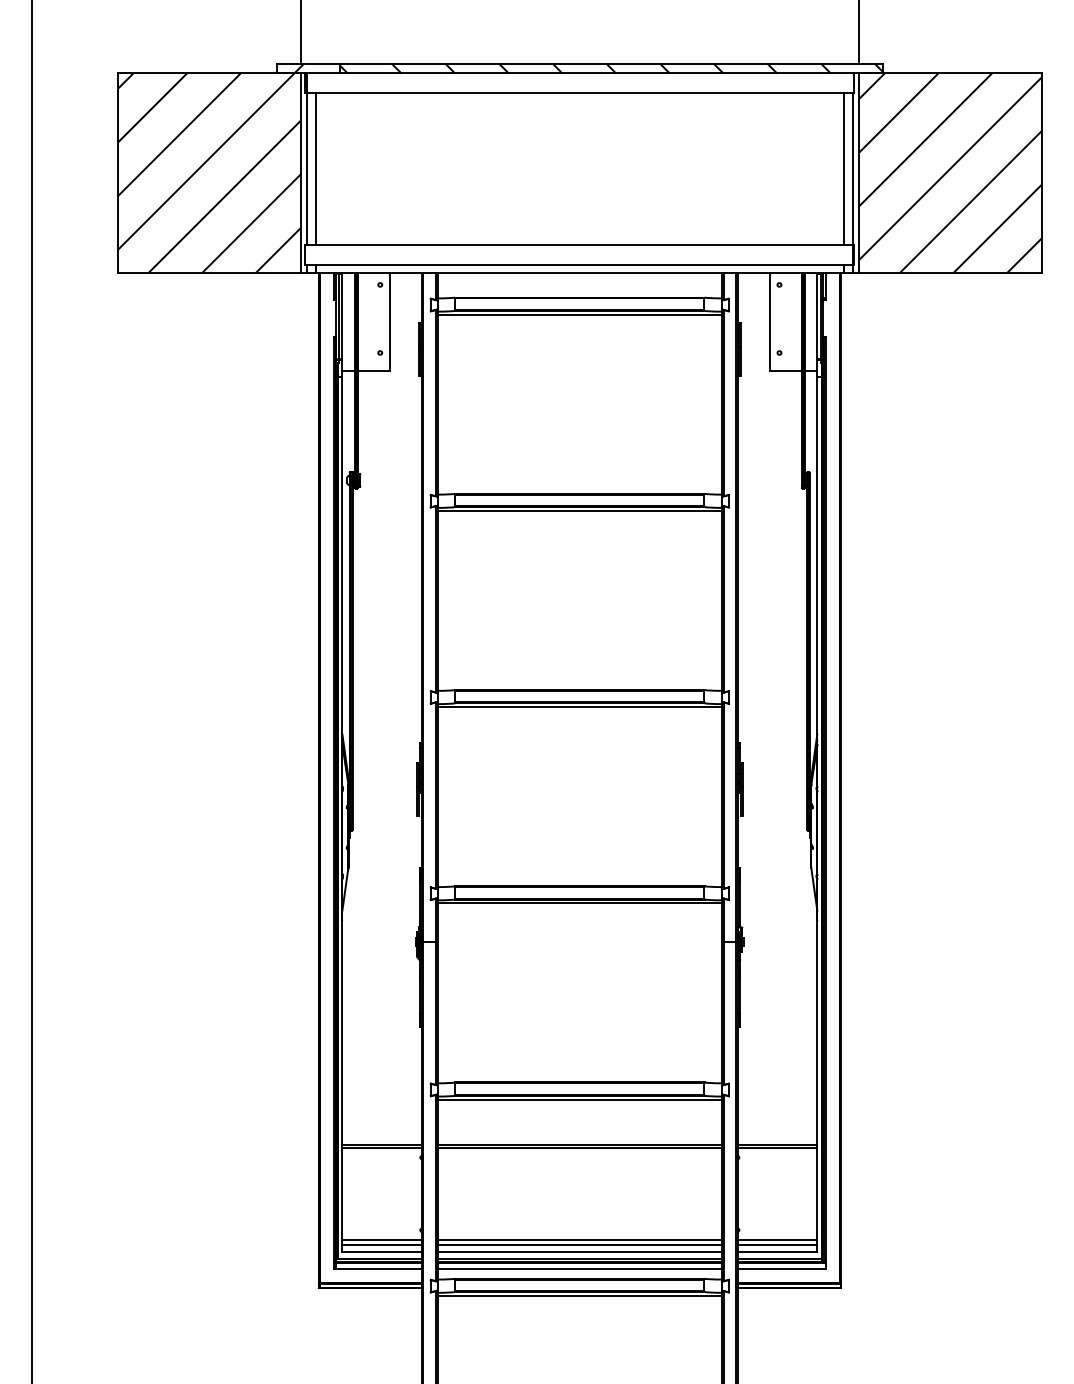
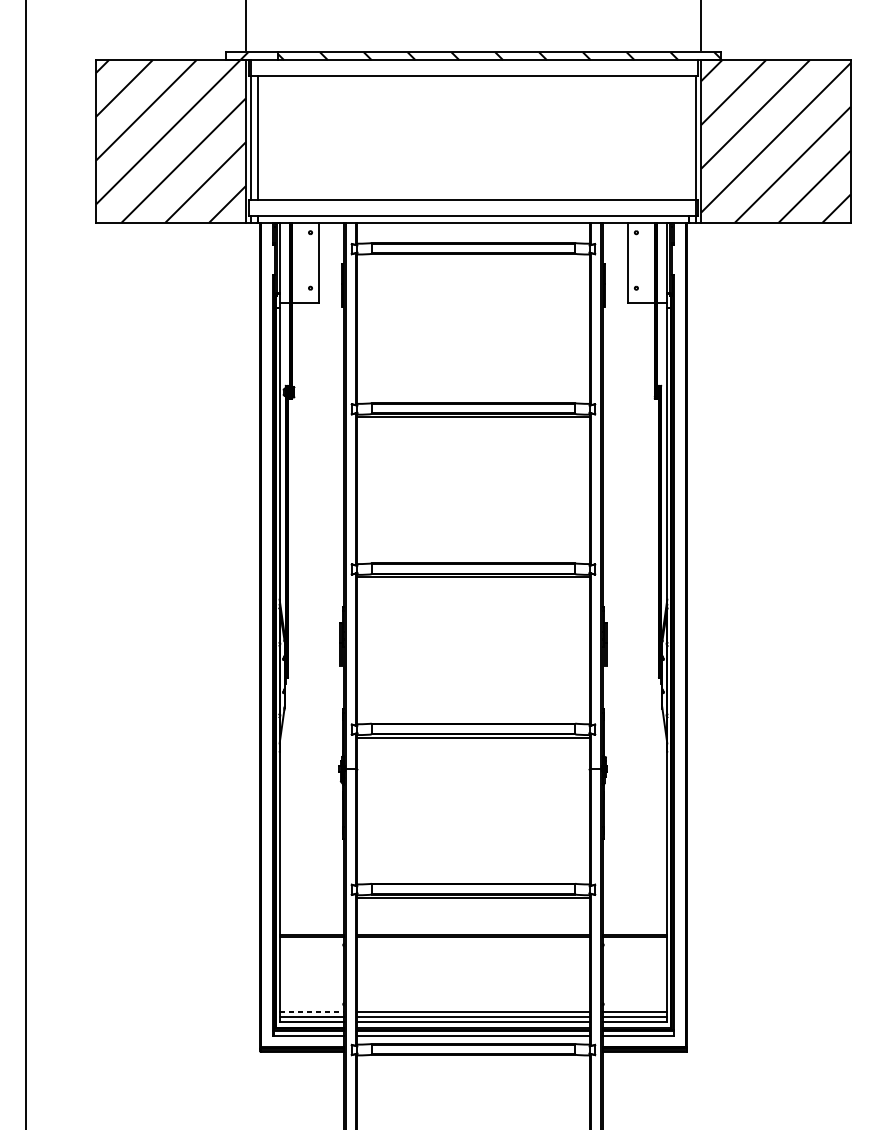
line: (844, 168) -> (689, 137), removed
line: (579, 314) -> (473, 256), removed
line: (382, 1239) -> (312, 1011), solid -> dashed
line: (579, 1295) -> (473, 1057), removed

